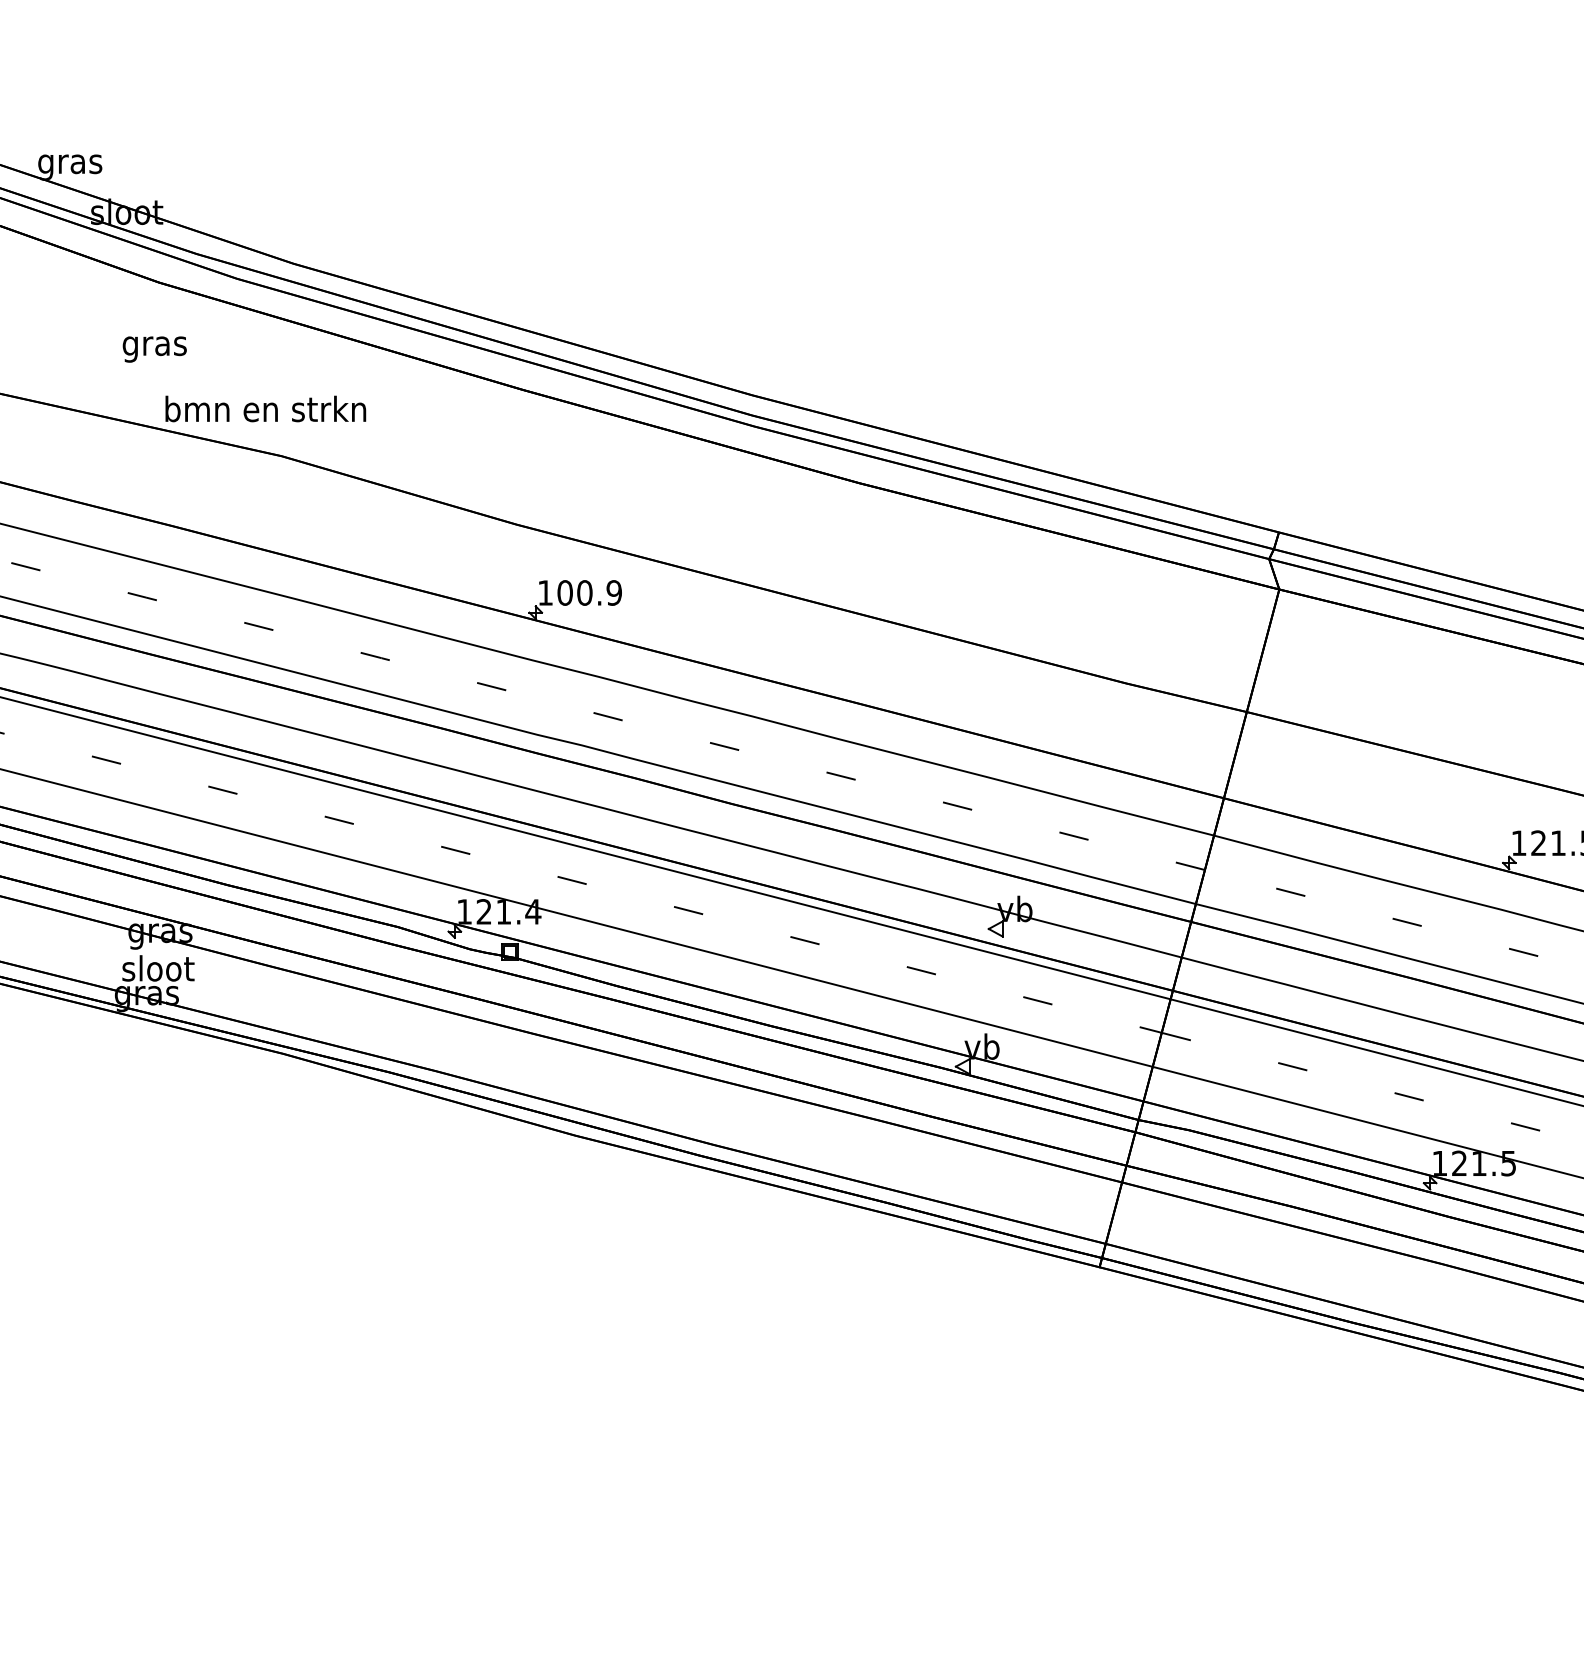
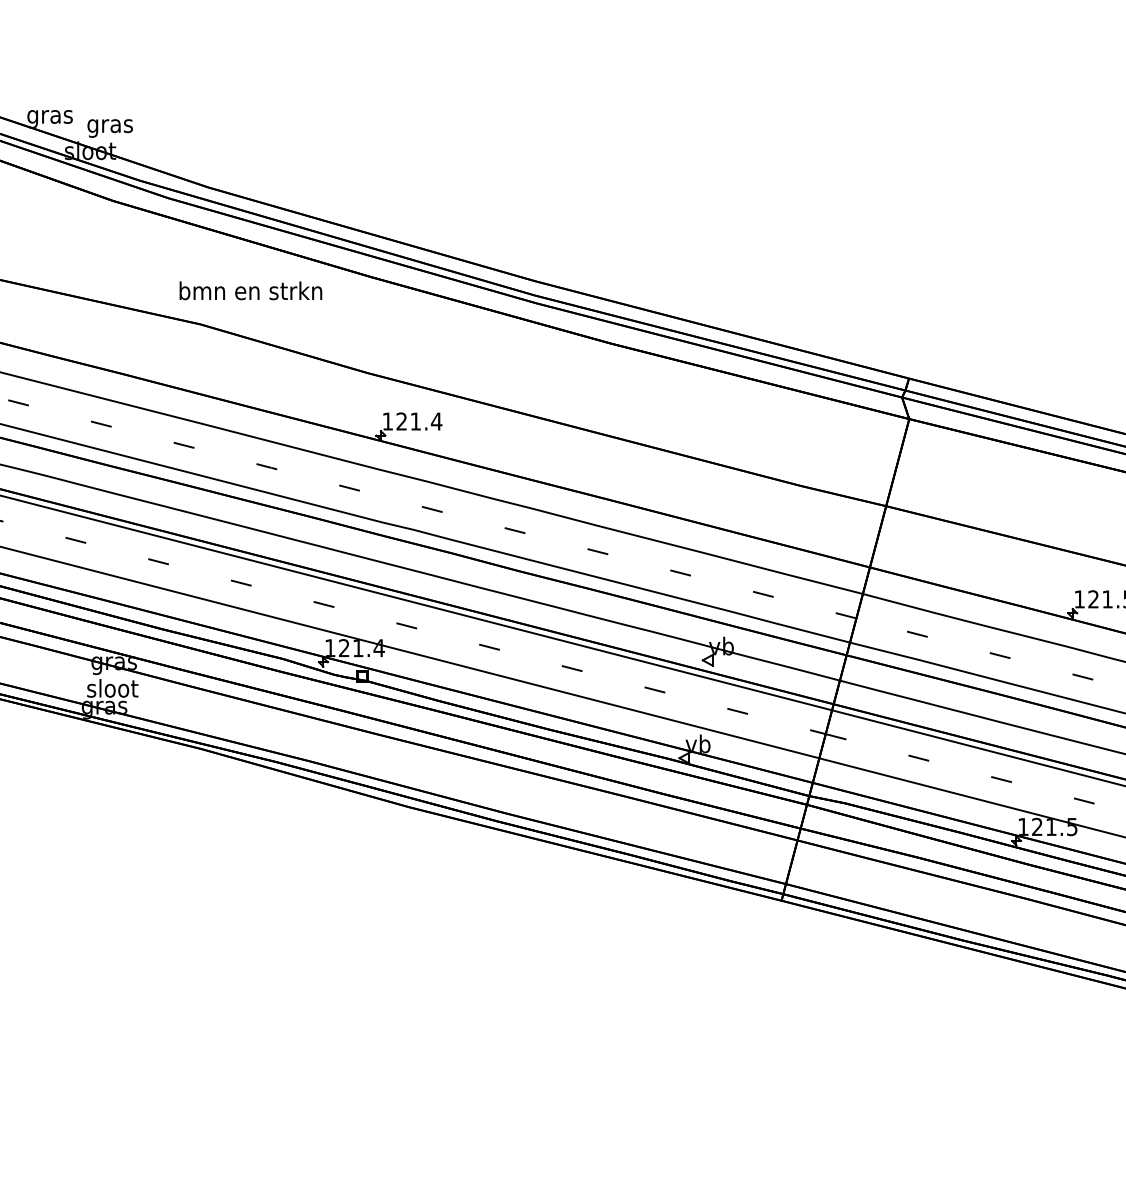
text: (154, 349) -> (109, 128), moved
text: (265, 408) -> (250, 290), moved
text: (589, 592) -> (419, 421), 100.9 -> 121.4

